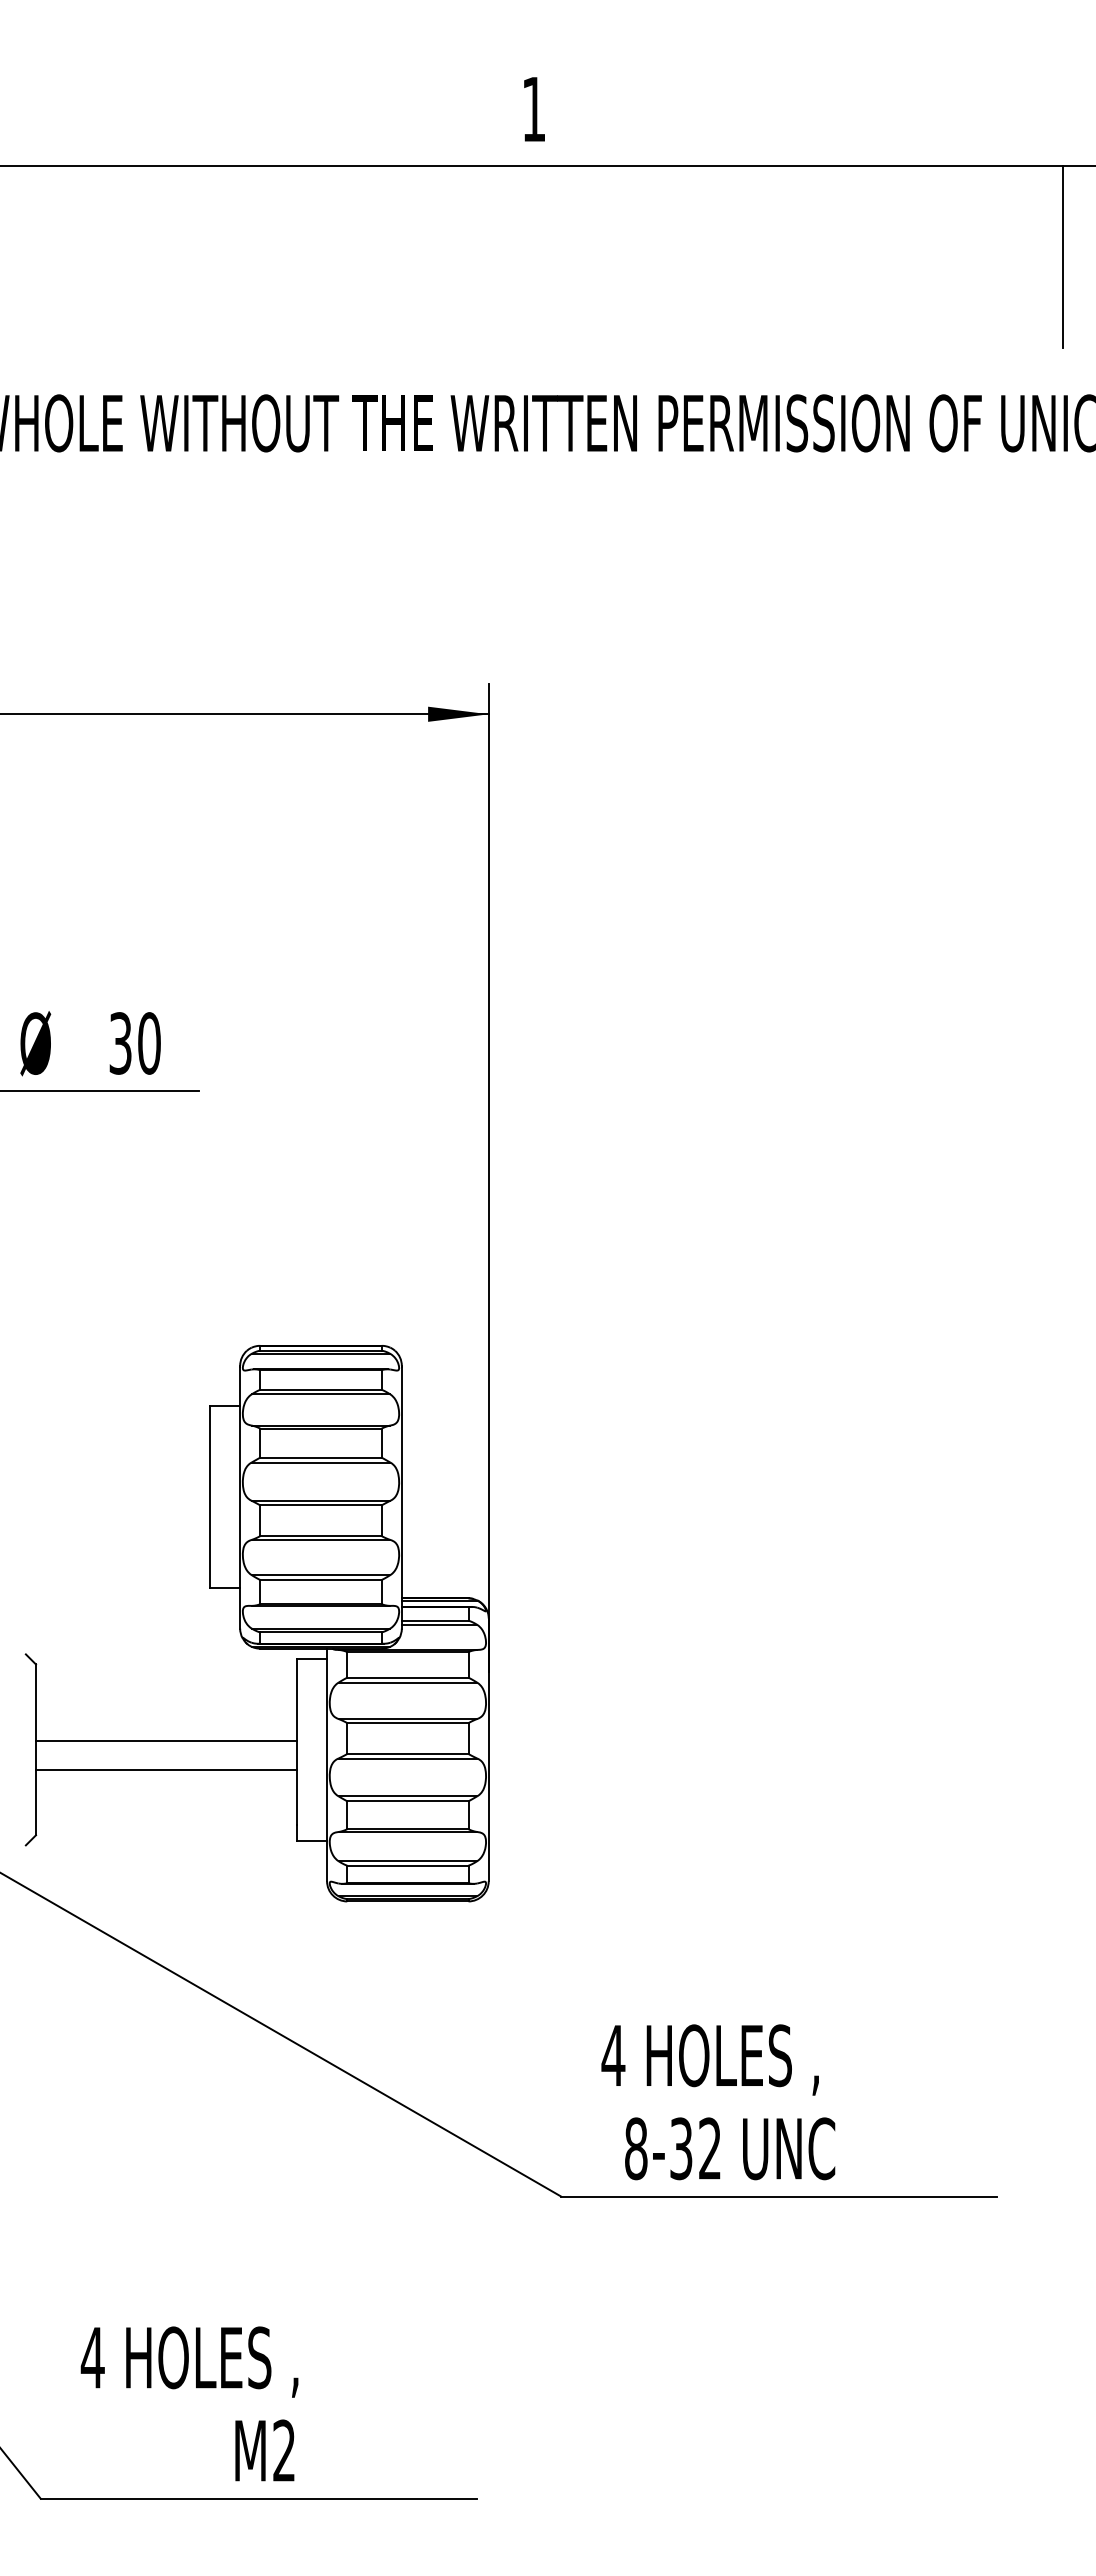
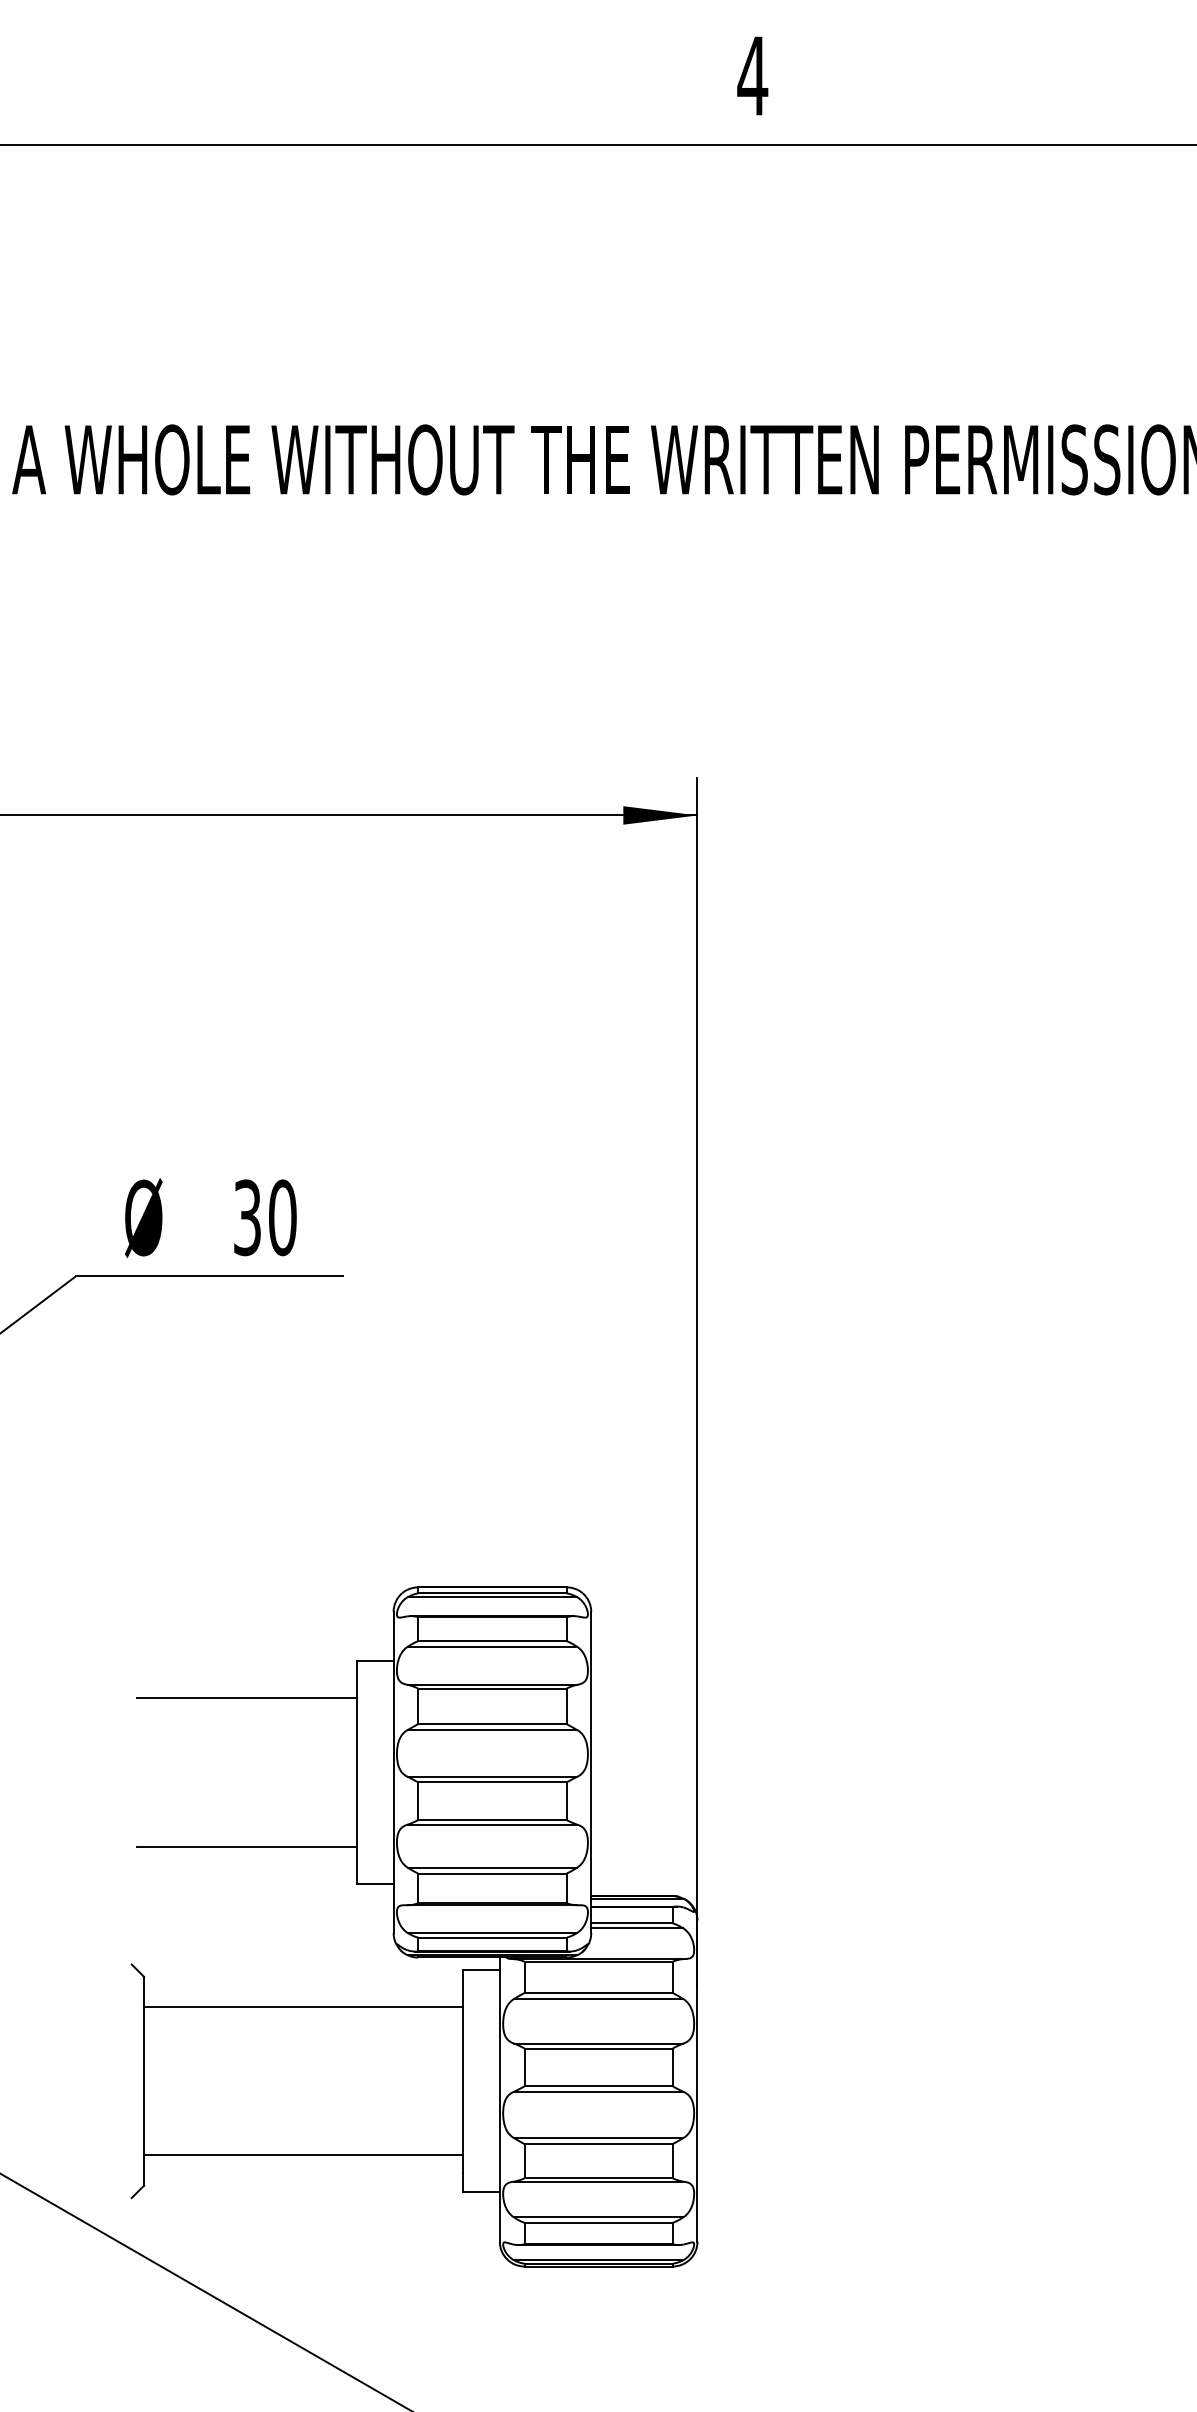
text: (533, 109) -> (752, 76), 1 -> 4
line: (119, 1436) -> (246, 1698), added
line: (119, 1557) -> (246, 1846), added
line: (166, 1741) -> (303, 2007), moved
line: (166, 1769) -> (303, 2155), moved

